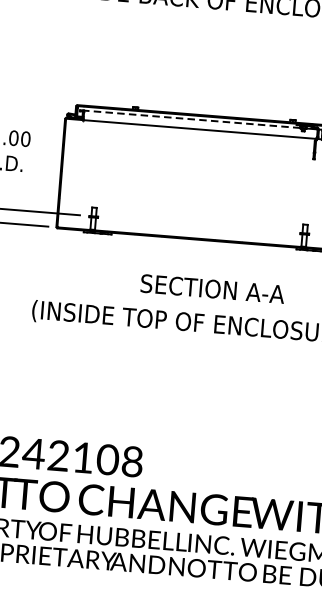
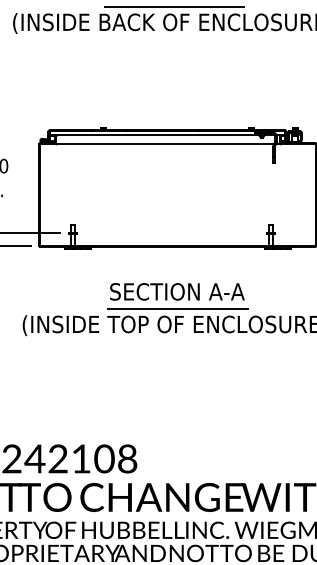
line: (192, 119) -> (157, 135), dashed -> solid
text: (212, 288) -> (177, 291), moved
line: (198, 305) -> (177, 308), added

